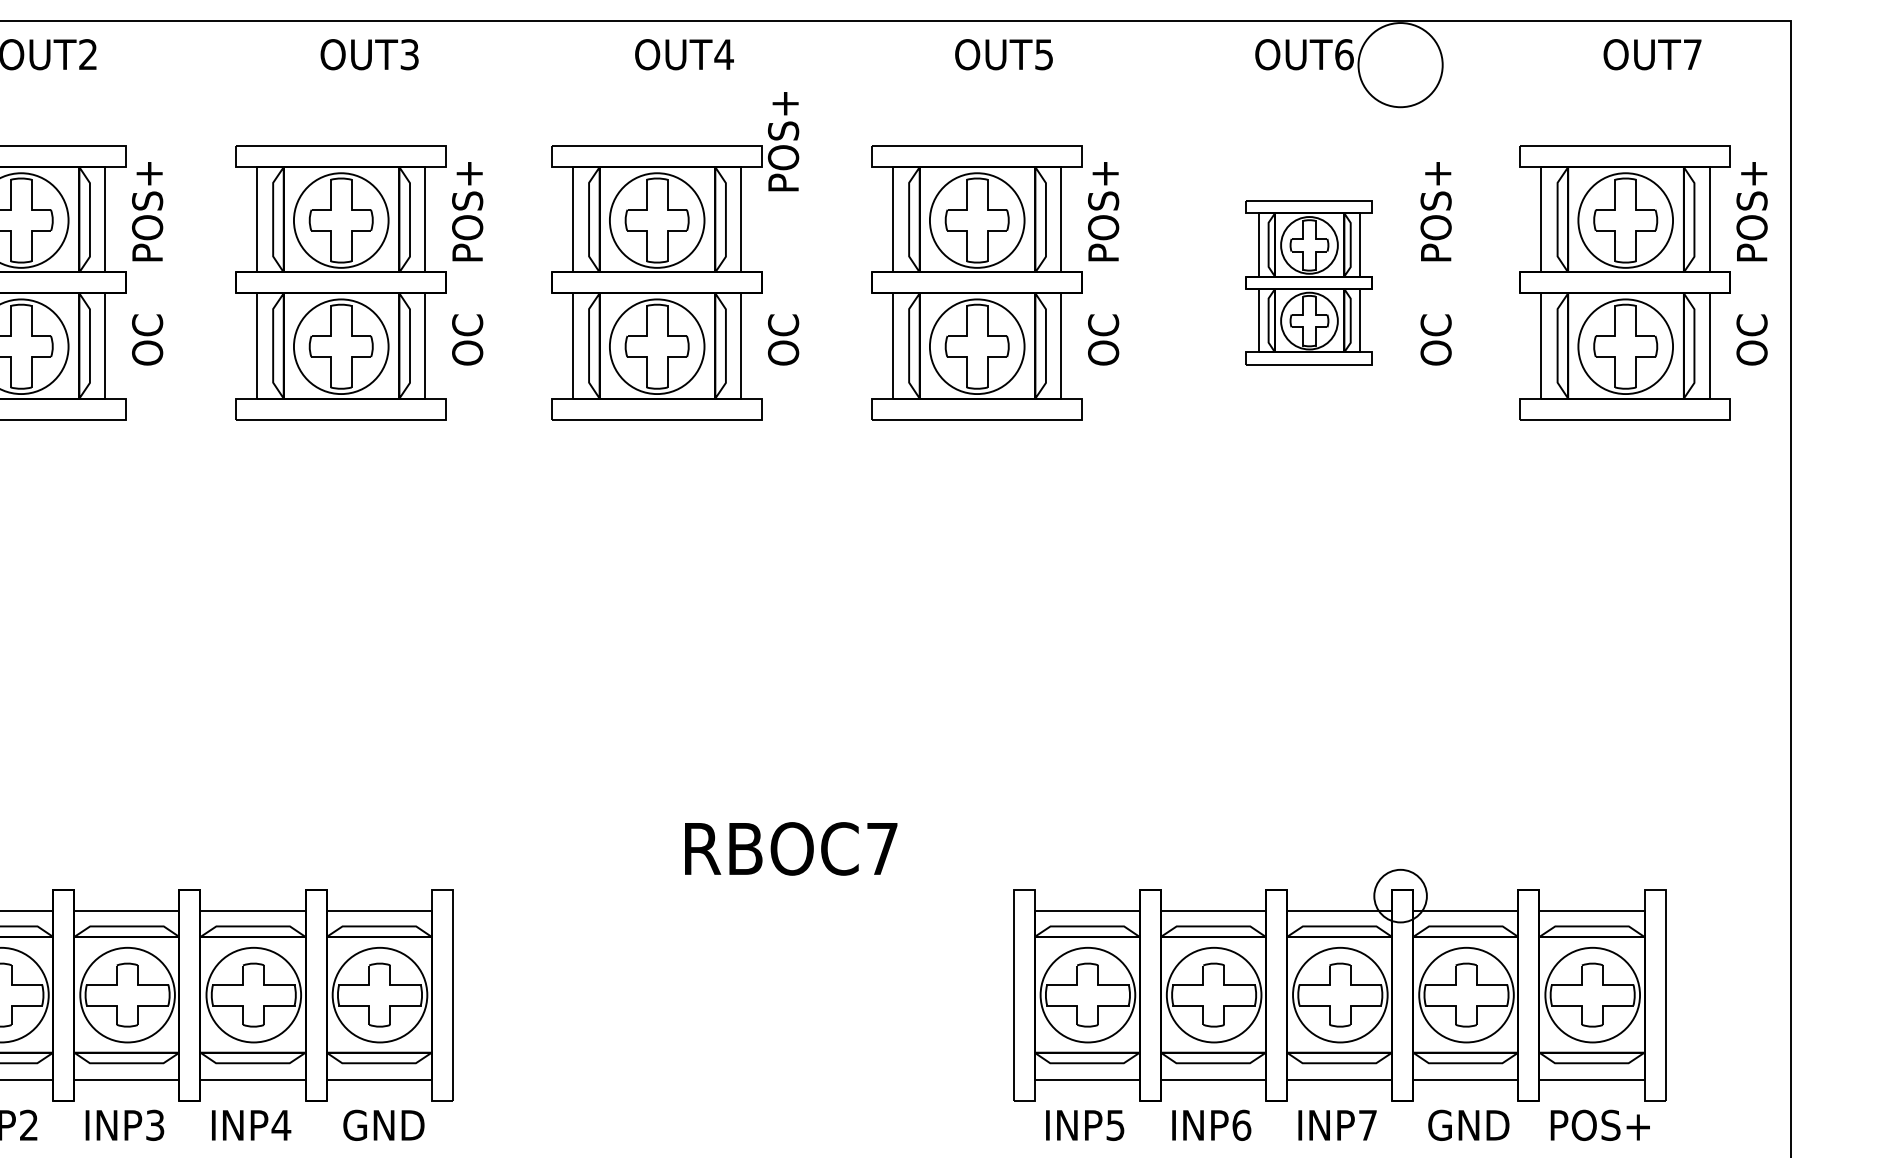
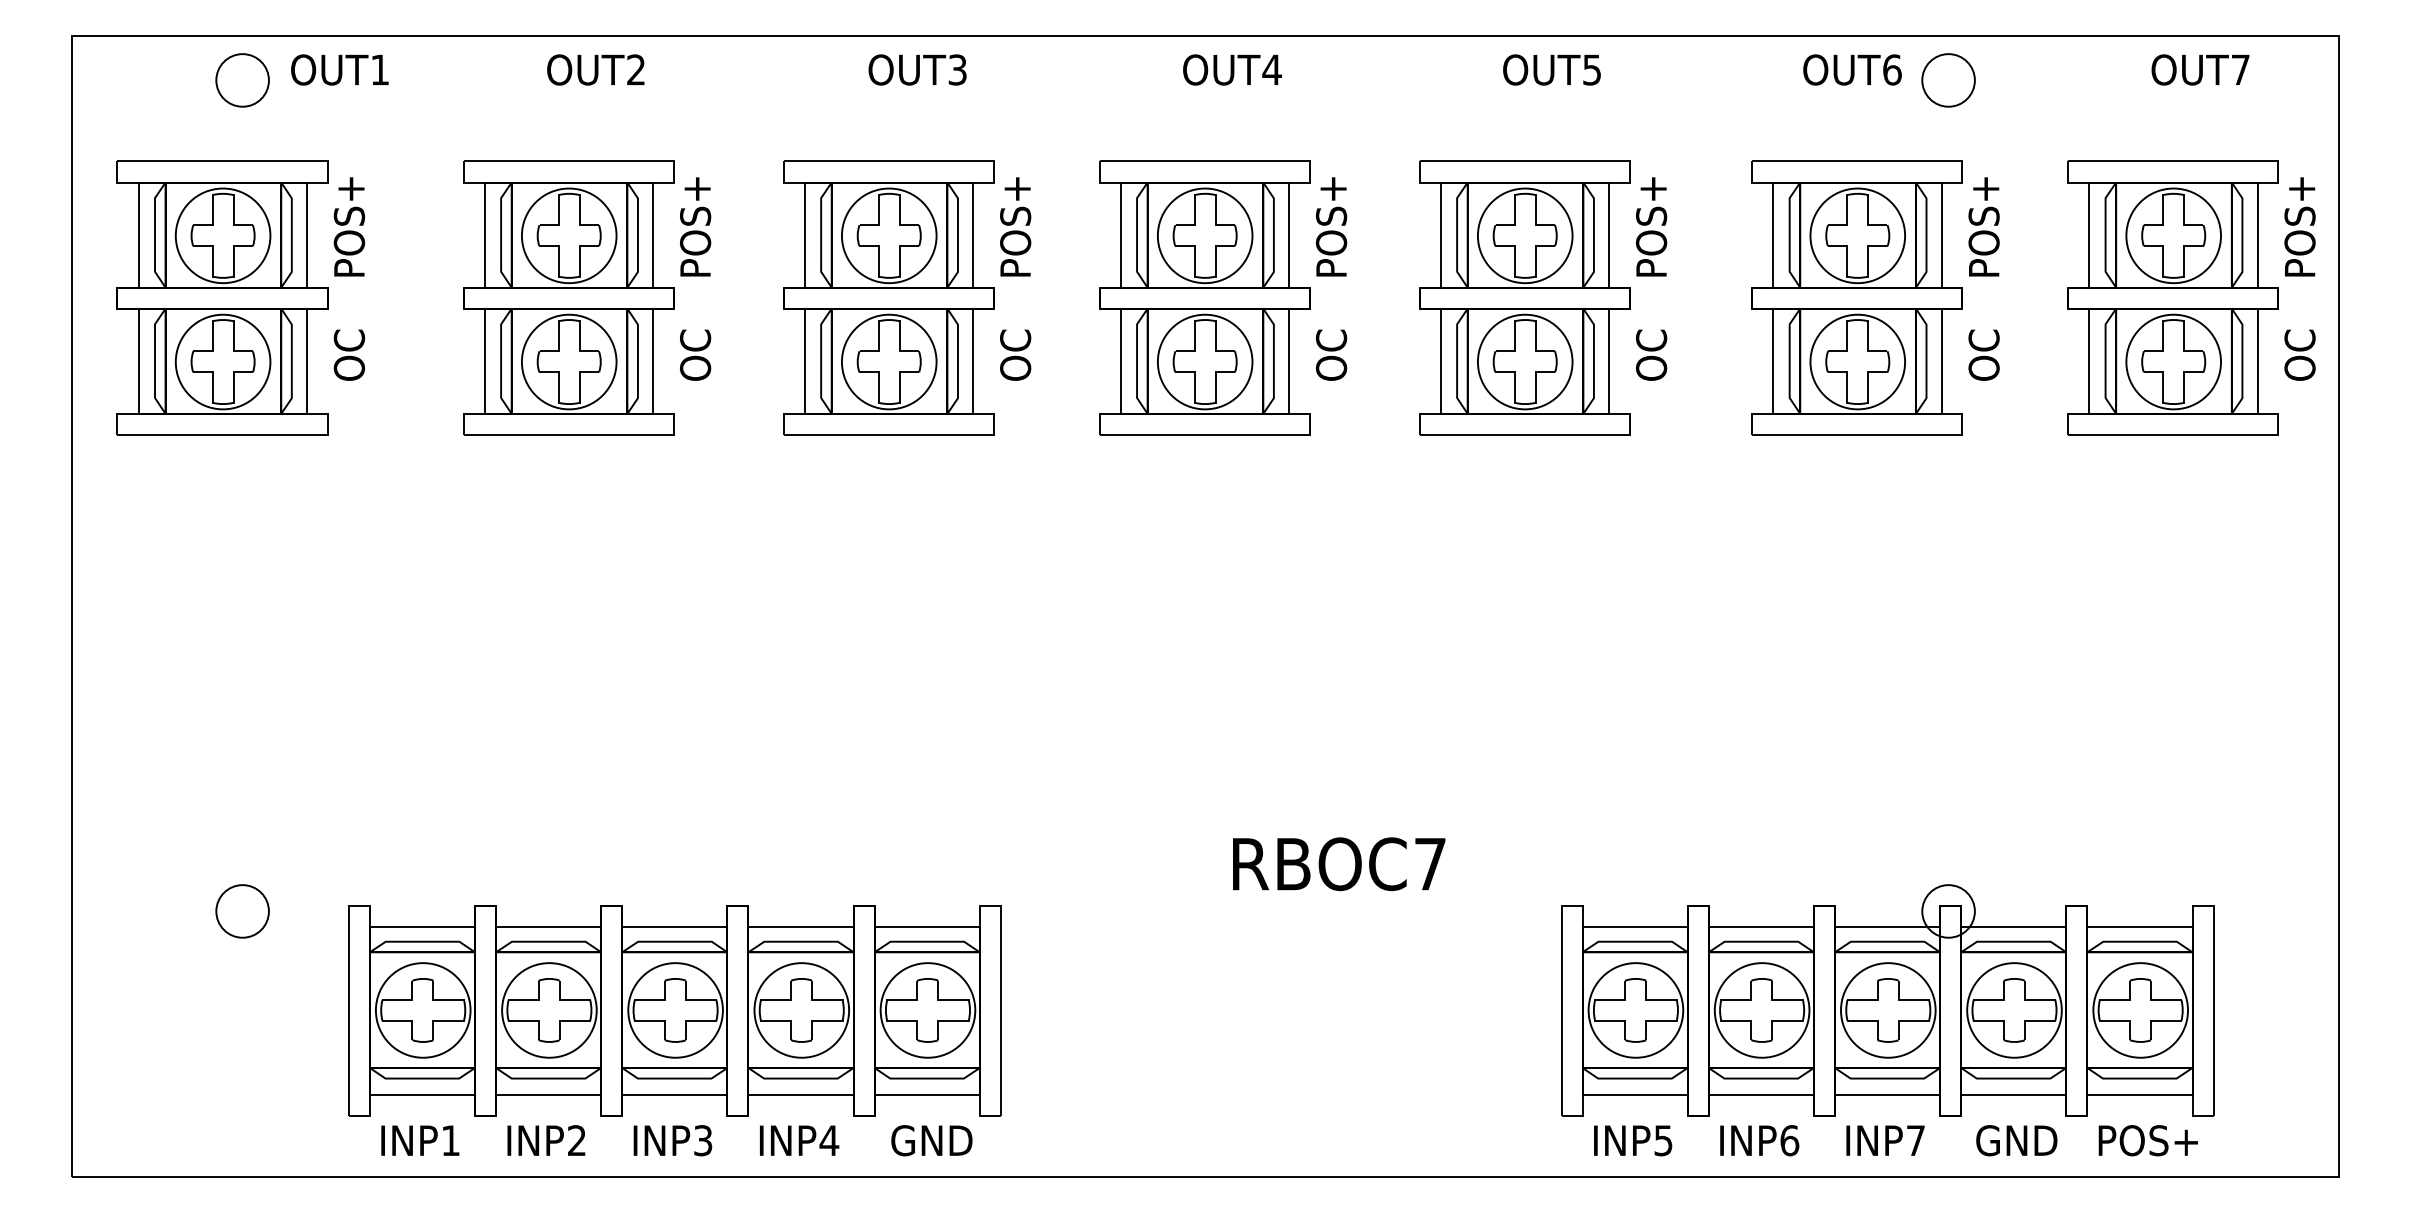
circle: (1400, 65) -> (1948, 80), size x0.62
text: (783, 141) -> (1331, 226), moved
part: (1308, 282) -> (1856, 297), size x1.67

